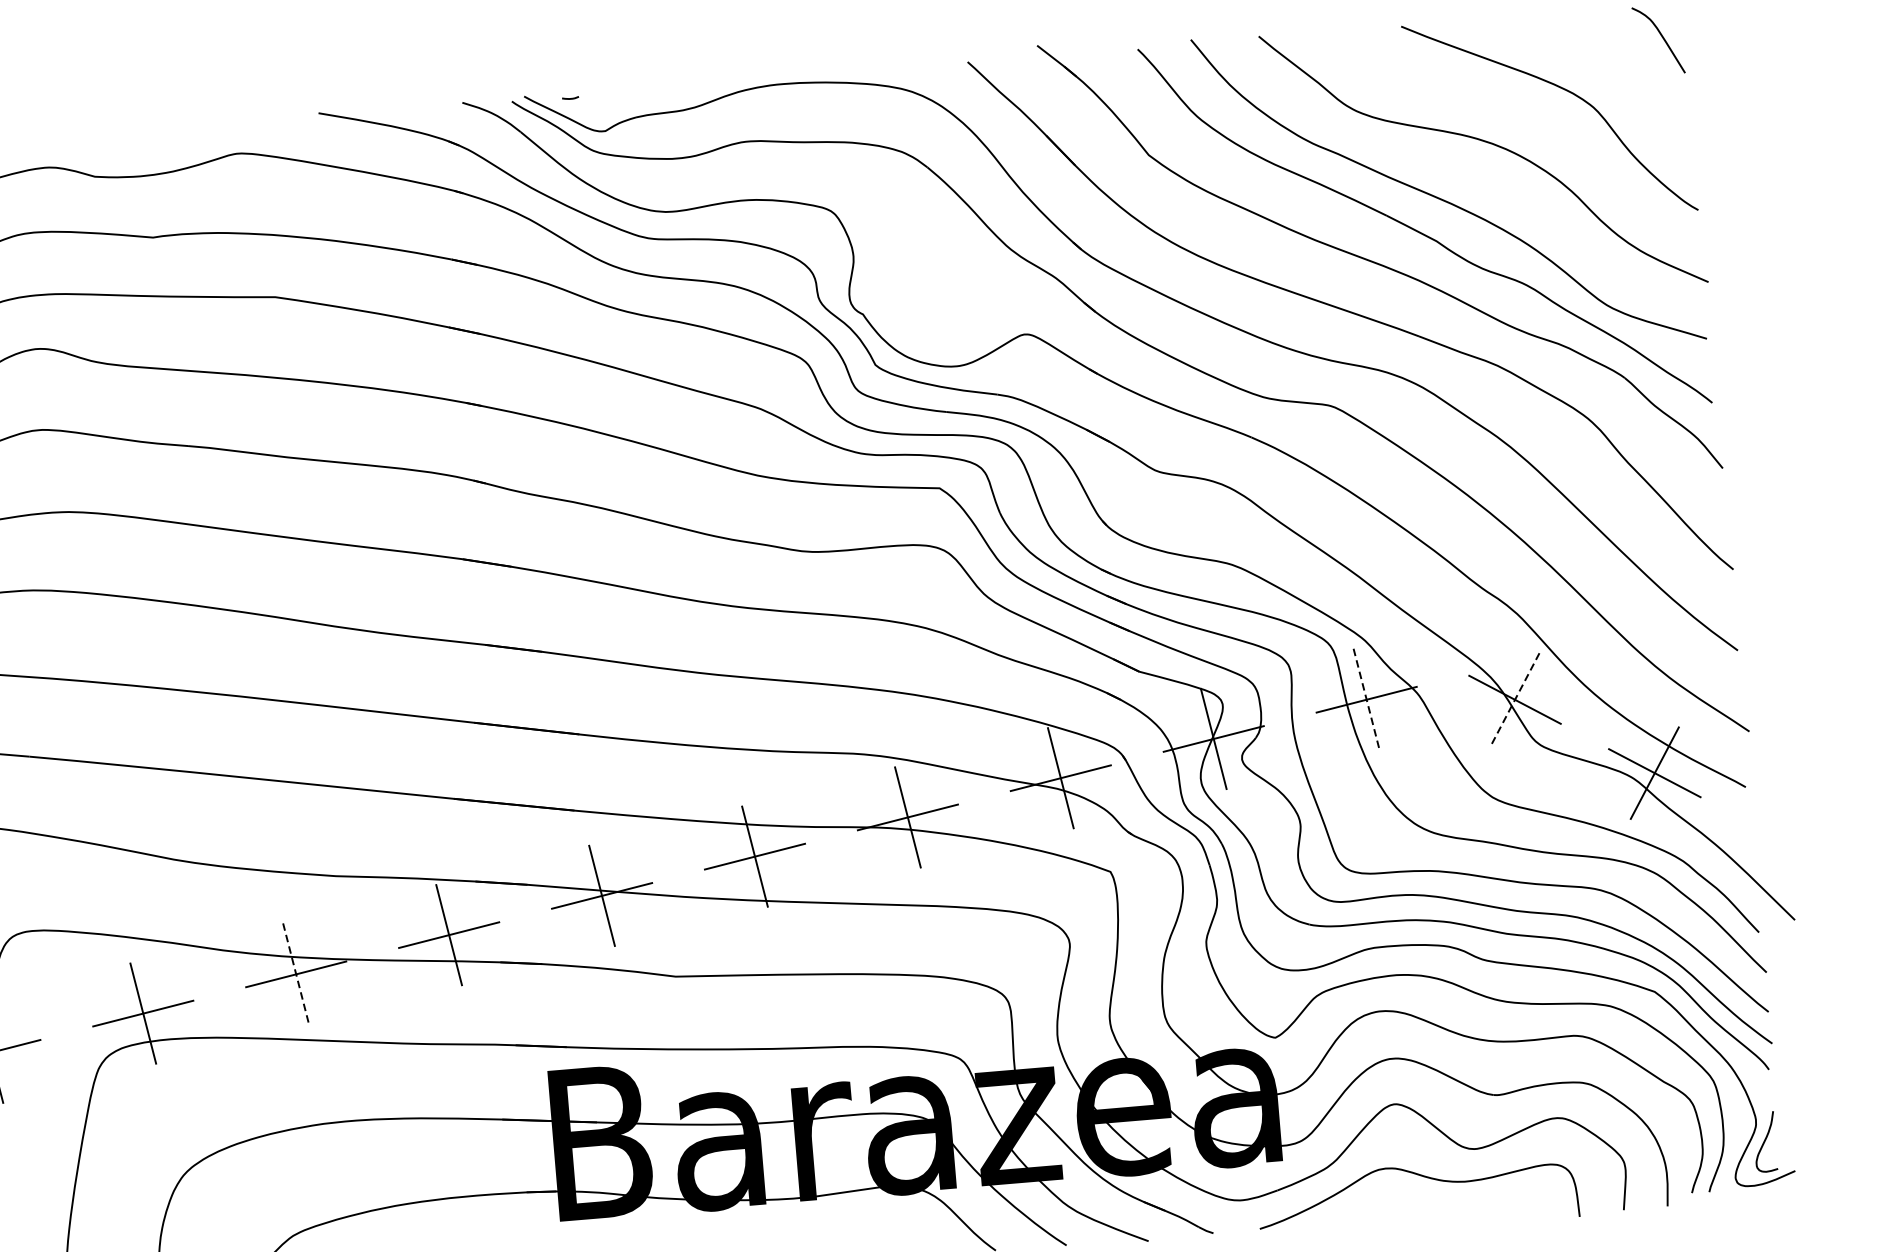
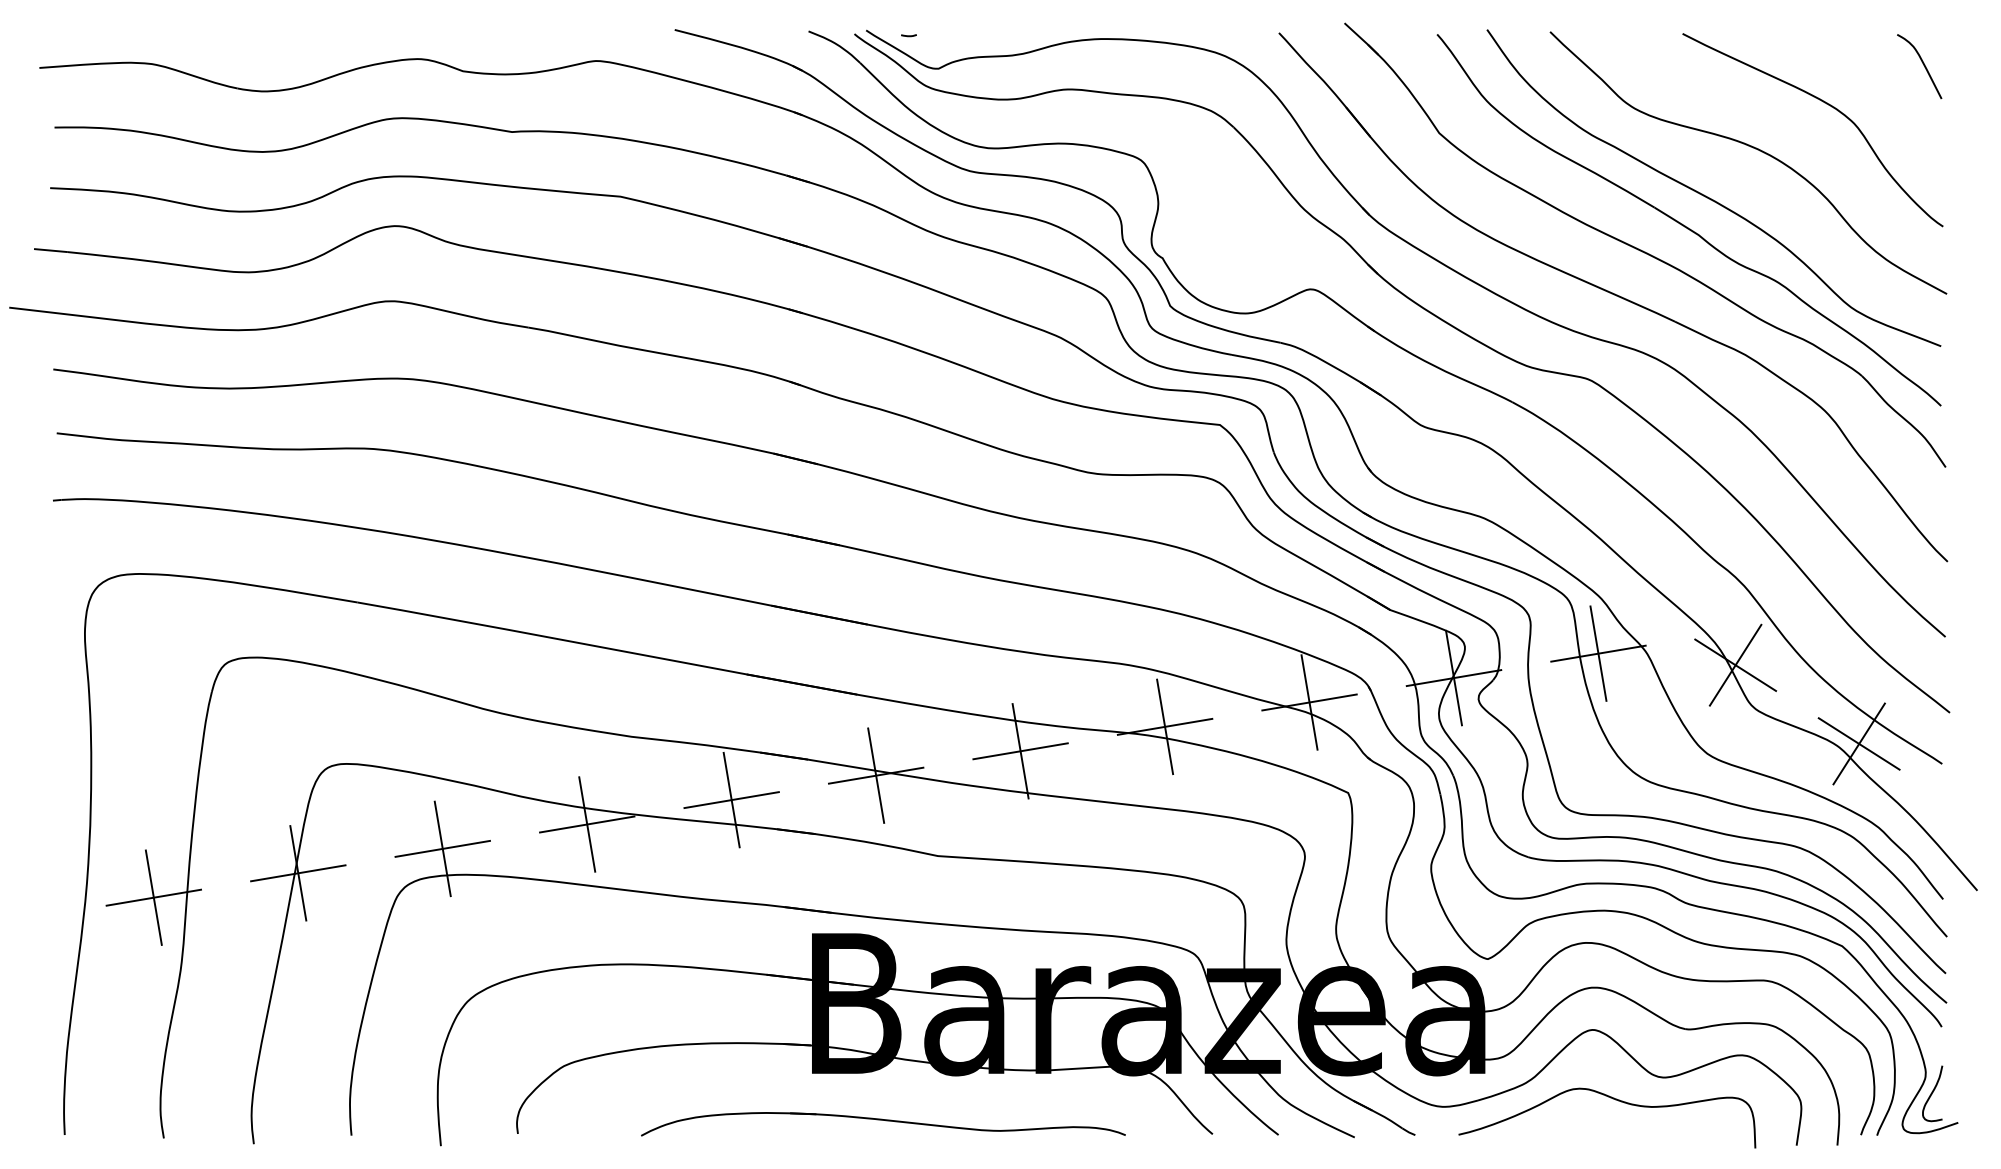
line: (1366, 699) -> (1598, 653), dashed -> solid
line: (1514, 700) -> (1735, 665), dashed -> solid
line: (296, 974) -> (587, 824), dashed -> solid

